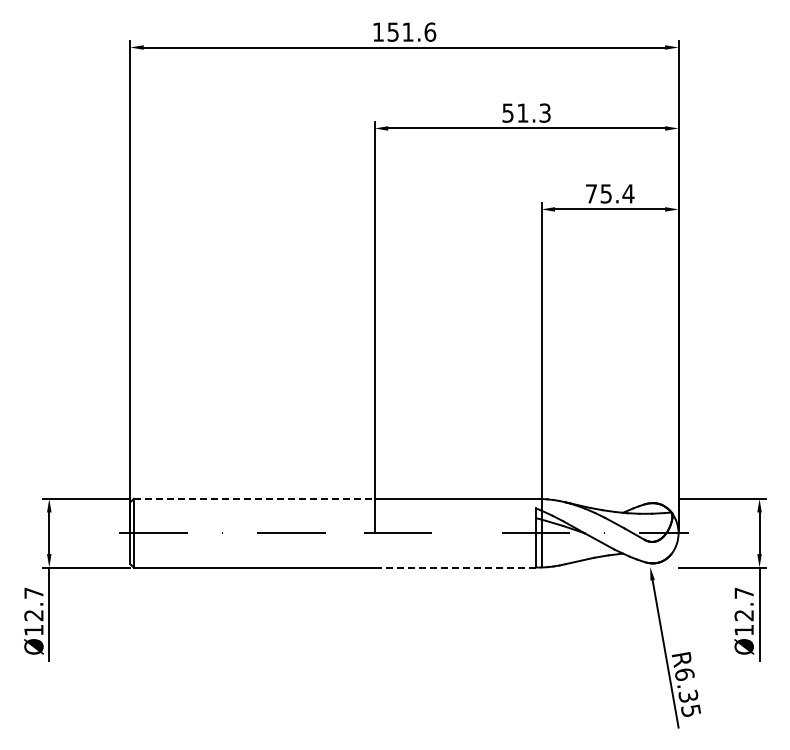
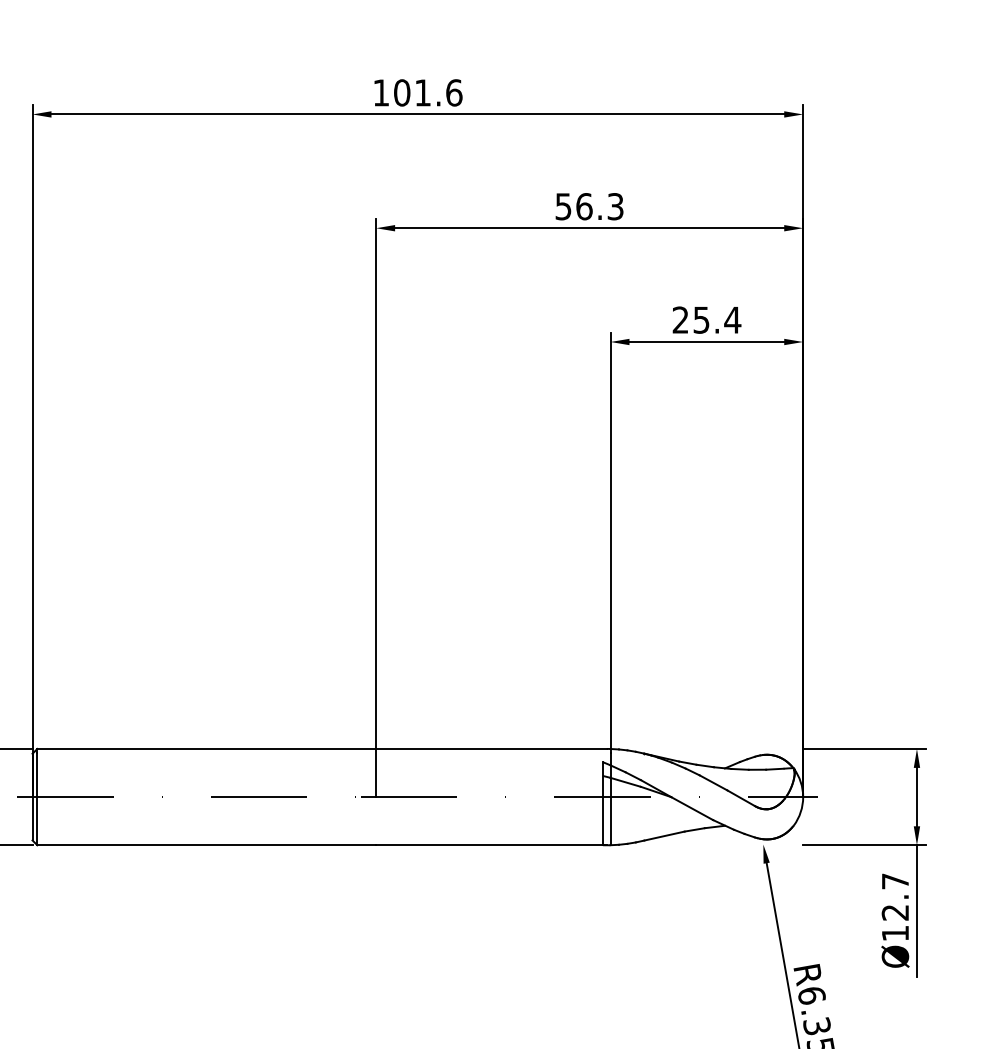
text: (393, 31) -> (402, 91), 151.6 -> 101.6
text: (522, 112) -> (583, 205), 51.3 -> 56.3
text: (590, 193) -> (679, 319), 75.4 -> 25.4
line: (254, 498) -> (207, 748), dashed -> solid
line: (457, 567) -> (492, 845), dashed -> solid

